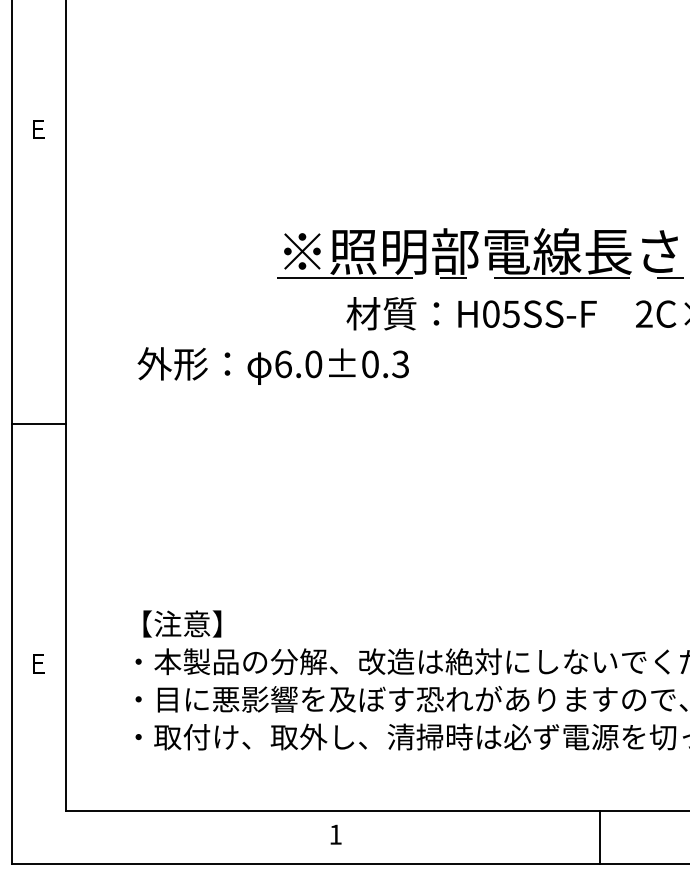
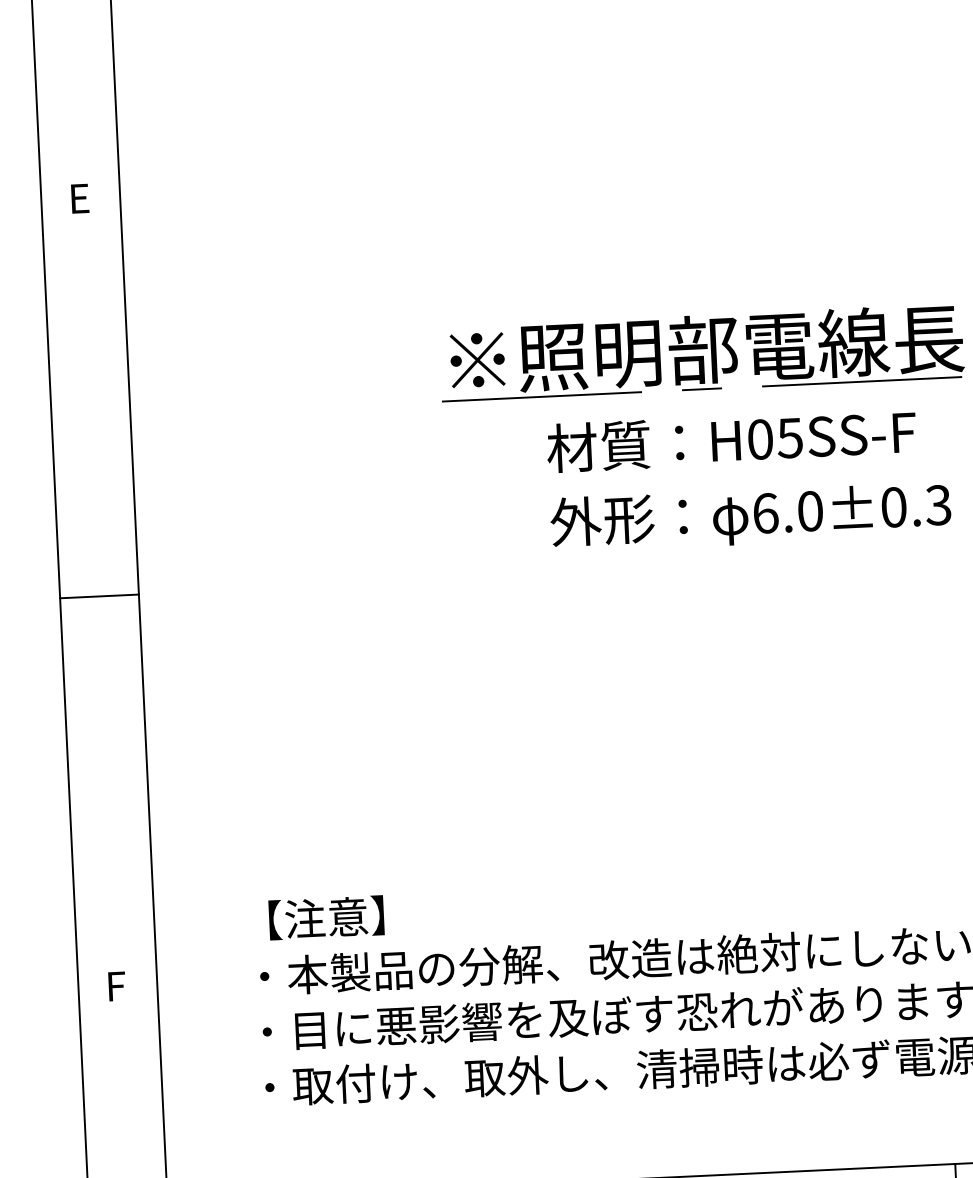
text: (272, 365) -> (749, 515), moved
line: (38, 424) -> (98, 596), moved
text: (39, 667) -> (118, 991), E -> F

